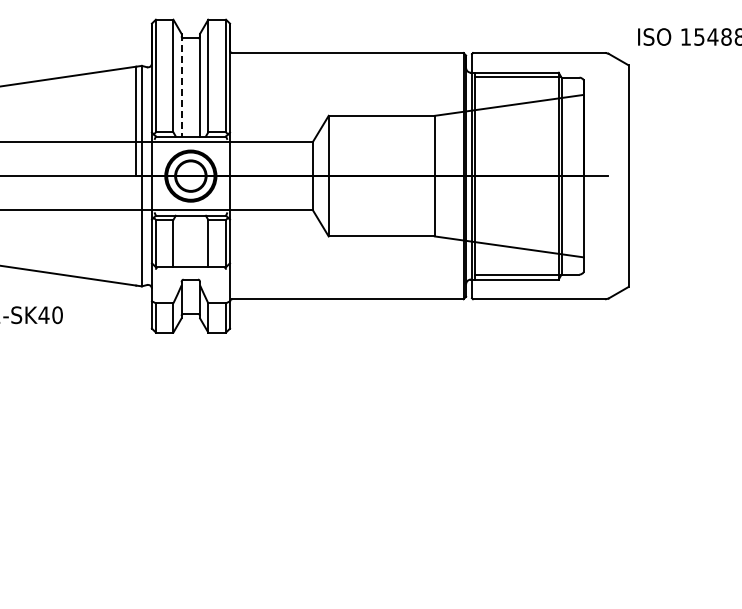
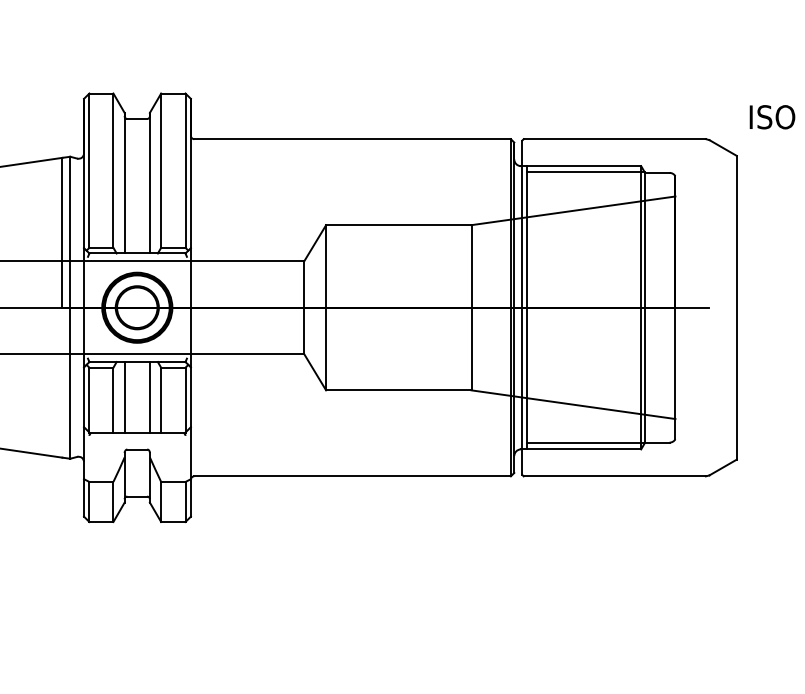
line: (181, 85) -> (124, 183), dashed -> solid
line: (181, 241) -> (124, 397), added
line: (200, 241) -> (150, 397), added

